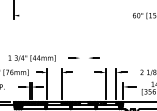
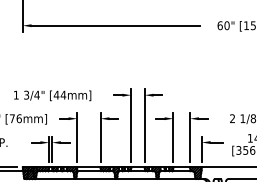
line: (70, 15) -> (115, 25), added
line: (80, 76) -> (131, 125), added
line: (88, 76) -> (144, 125), added

